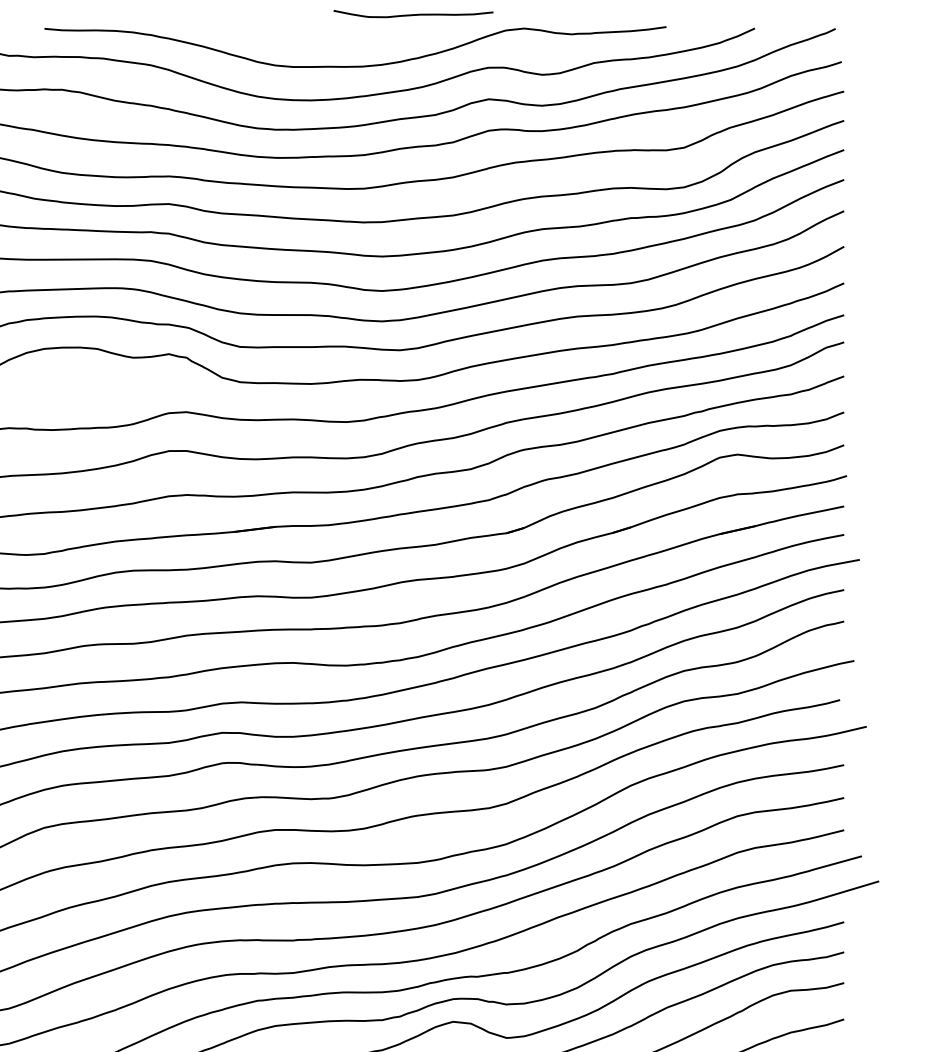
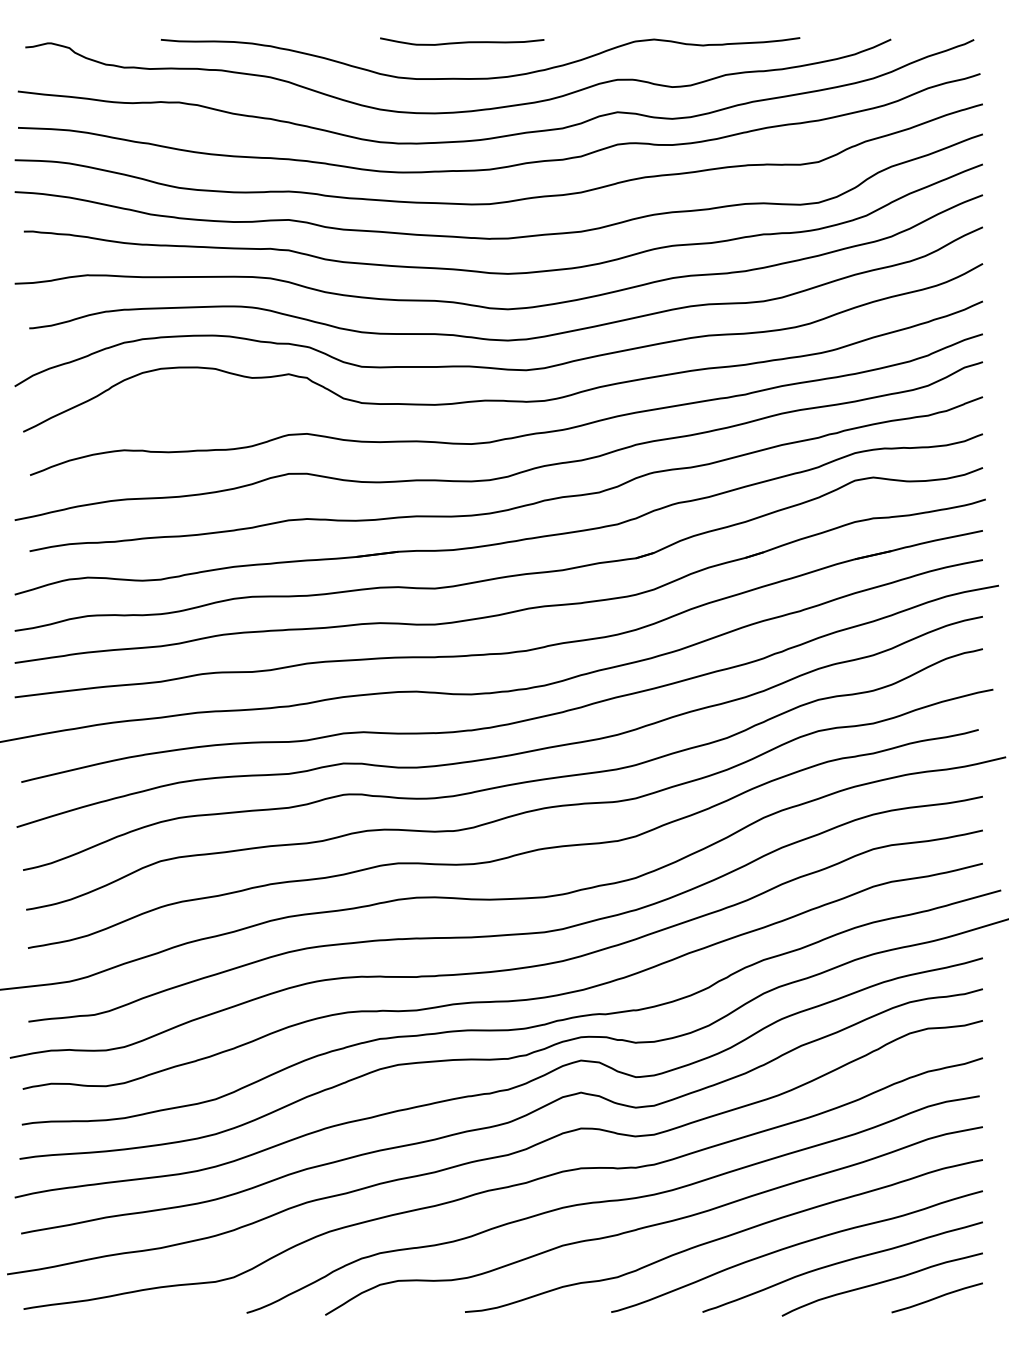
curve: (413, 13) -> (462, 41), moved

